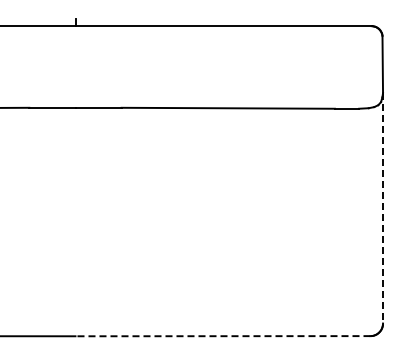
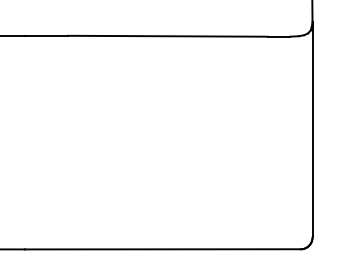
line: (383, 208) -> (312, 129), dashed -> solid
line: (222, 336) -> (162, 249), dashed -> solid

